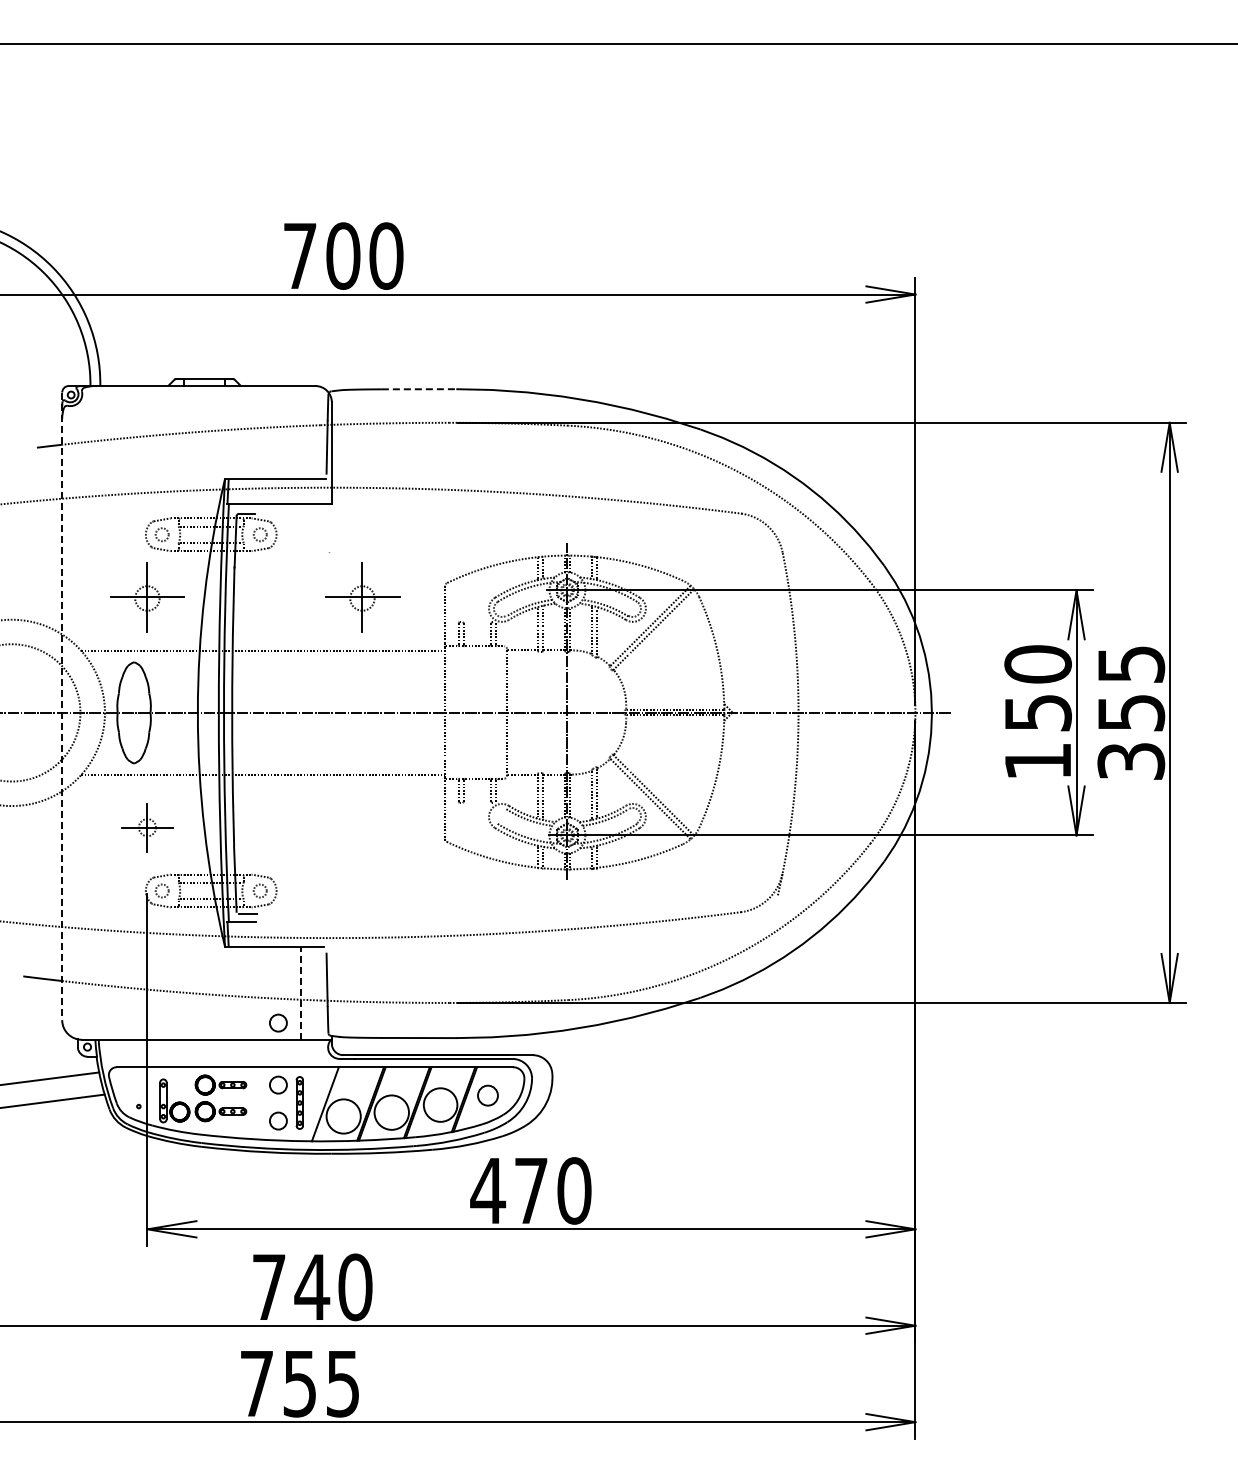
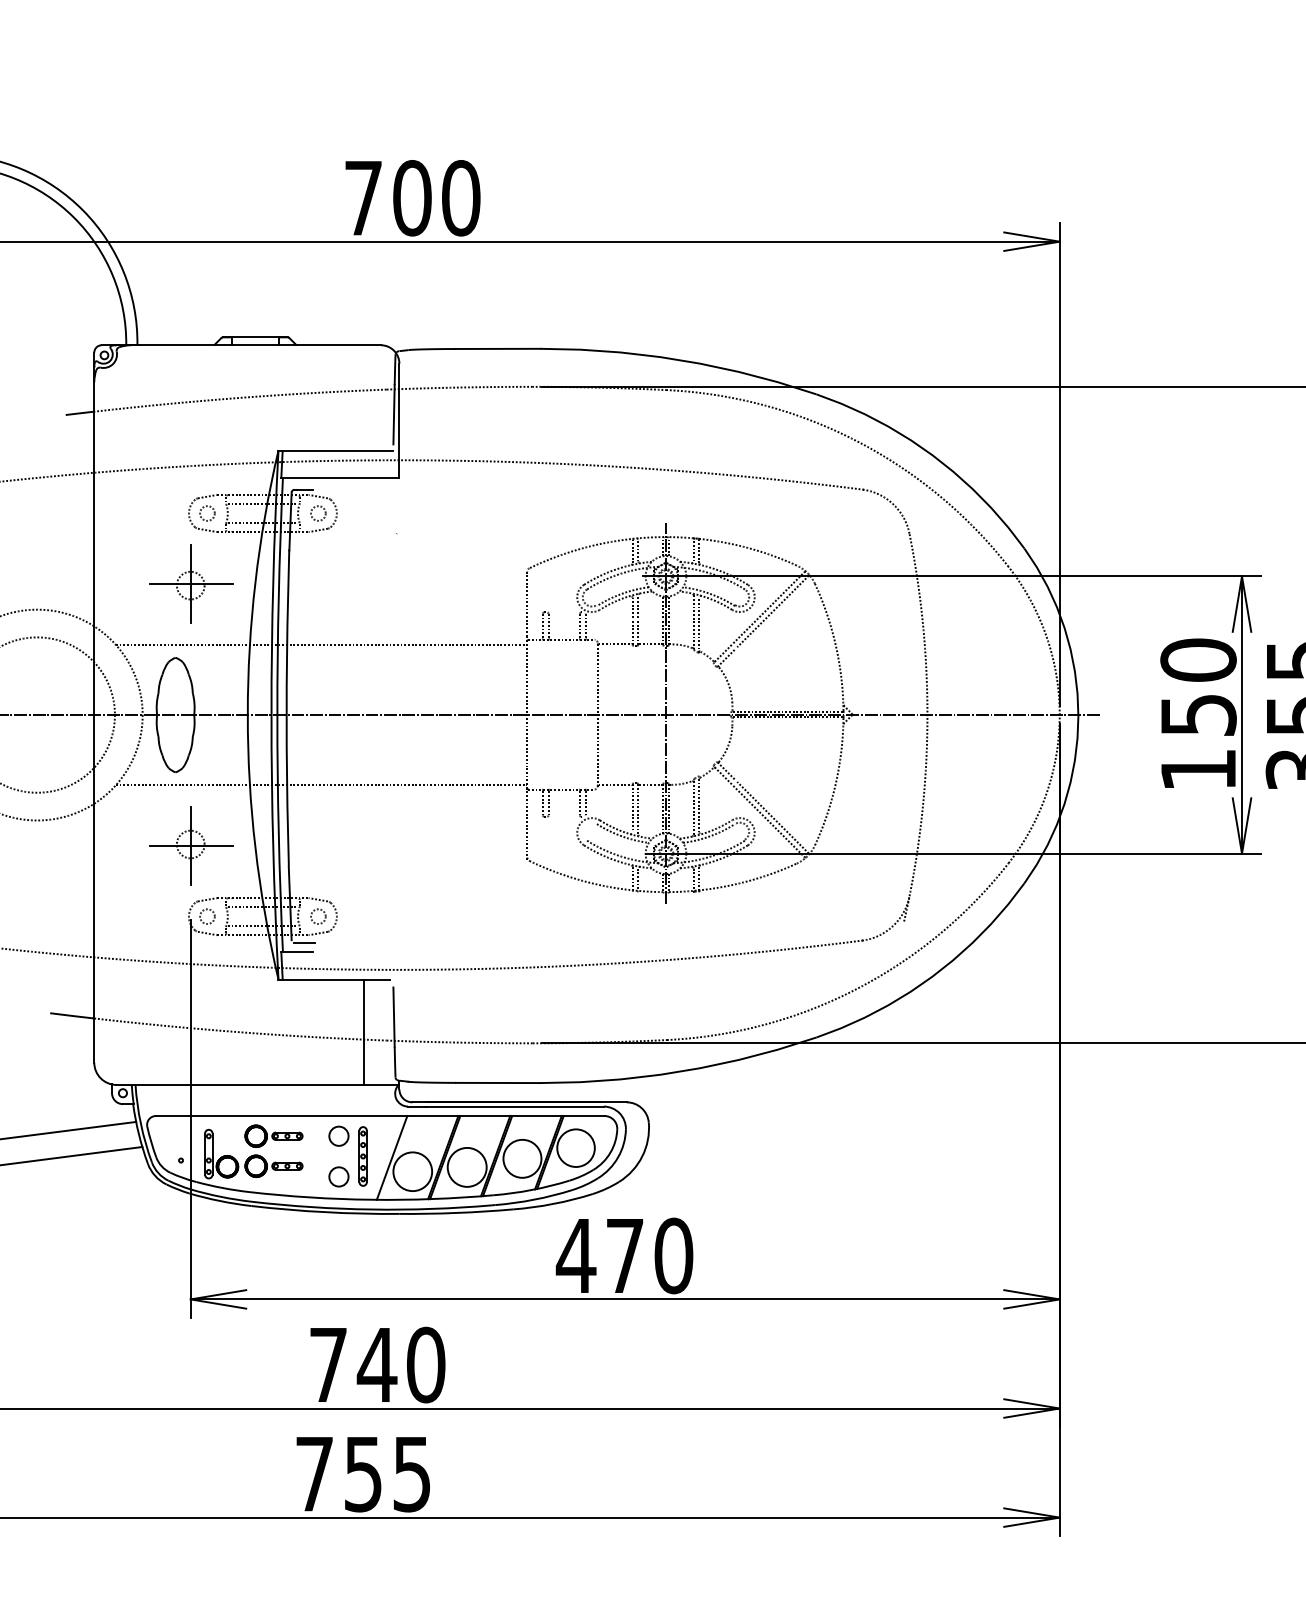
line: (419, 389) -> (498, 349), dashed -> solid
part: (362, 597) -> (434, 584), removed
line: (62, 706) -> (94, 707), dashed -> solid
part: (147, 828) -> (190, 845), size x1.43
line: (300, 993) -> (363, 1032), dashed -> solid
circle: (278, 1022) -> (339, 1065), removed
circle: (487, 1095) -> (575, 1147), size x1.67

